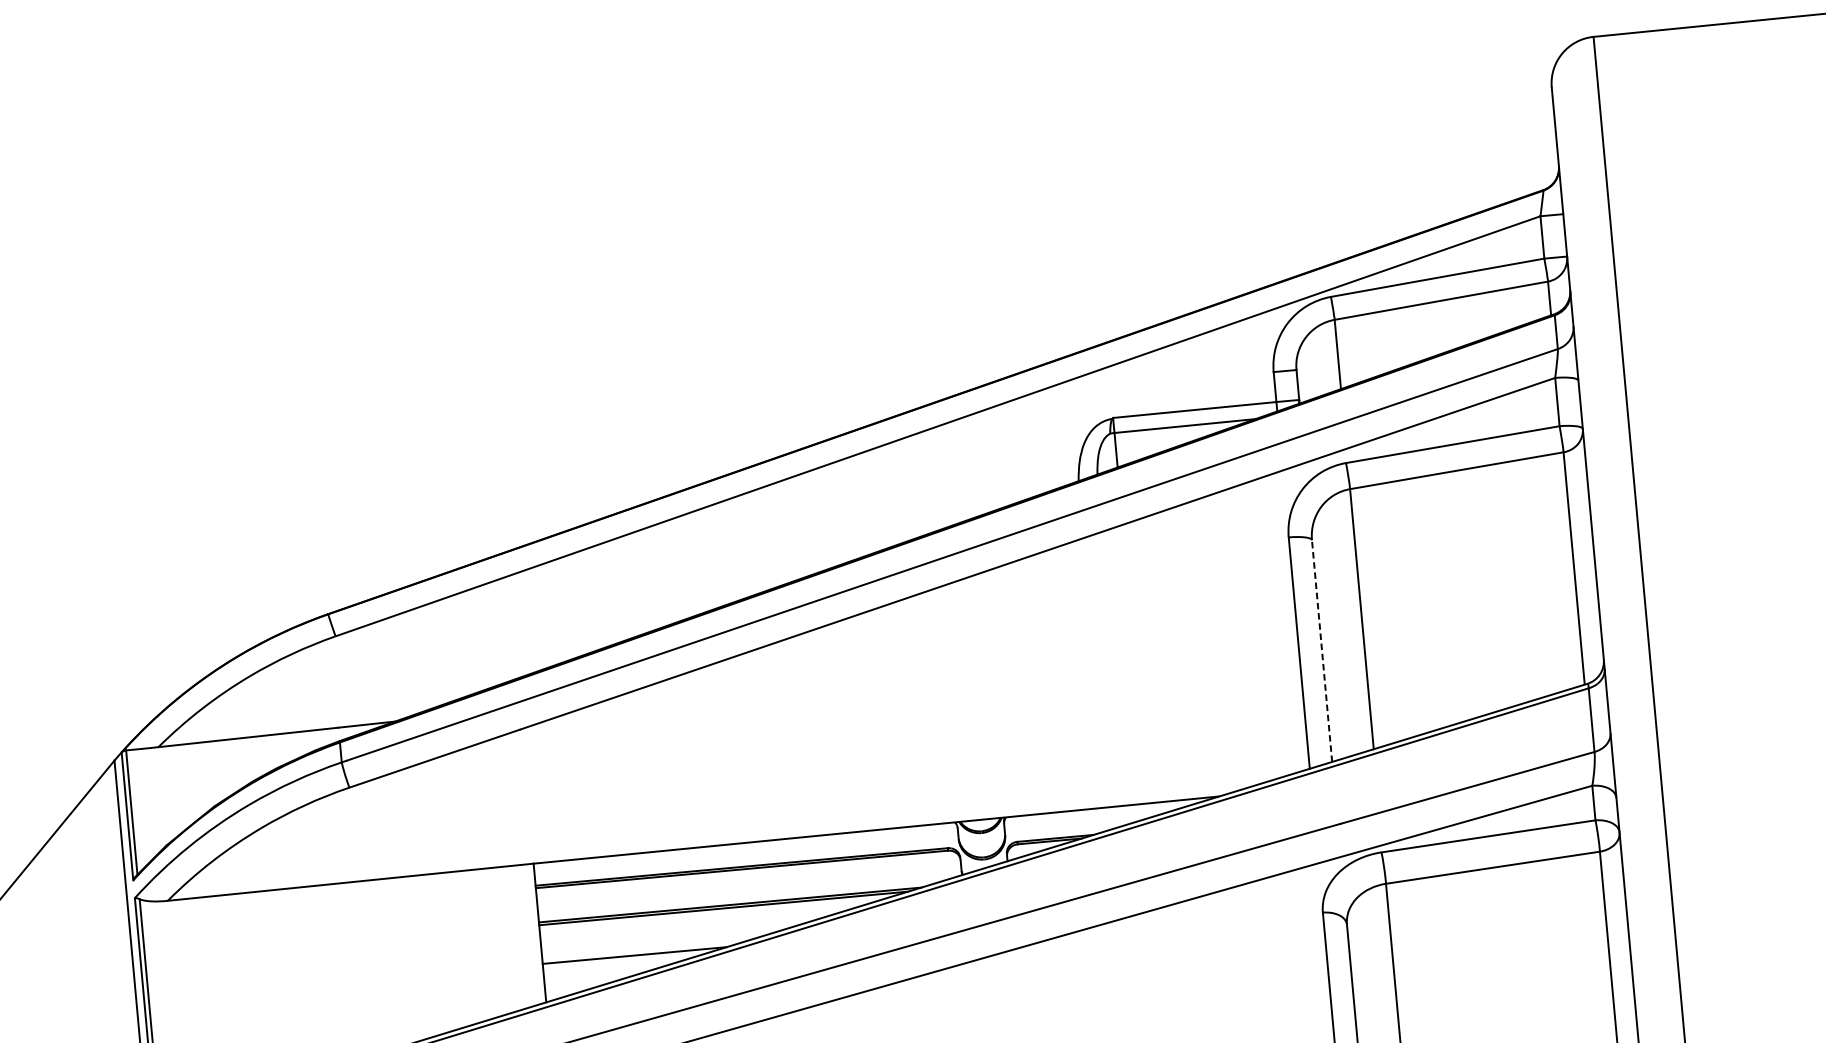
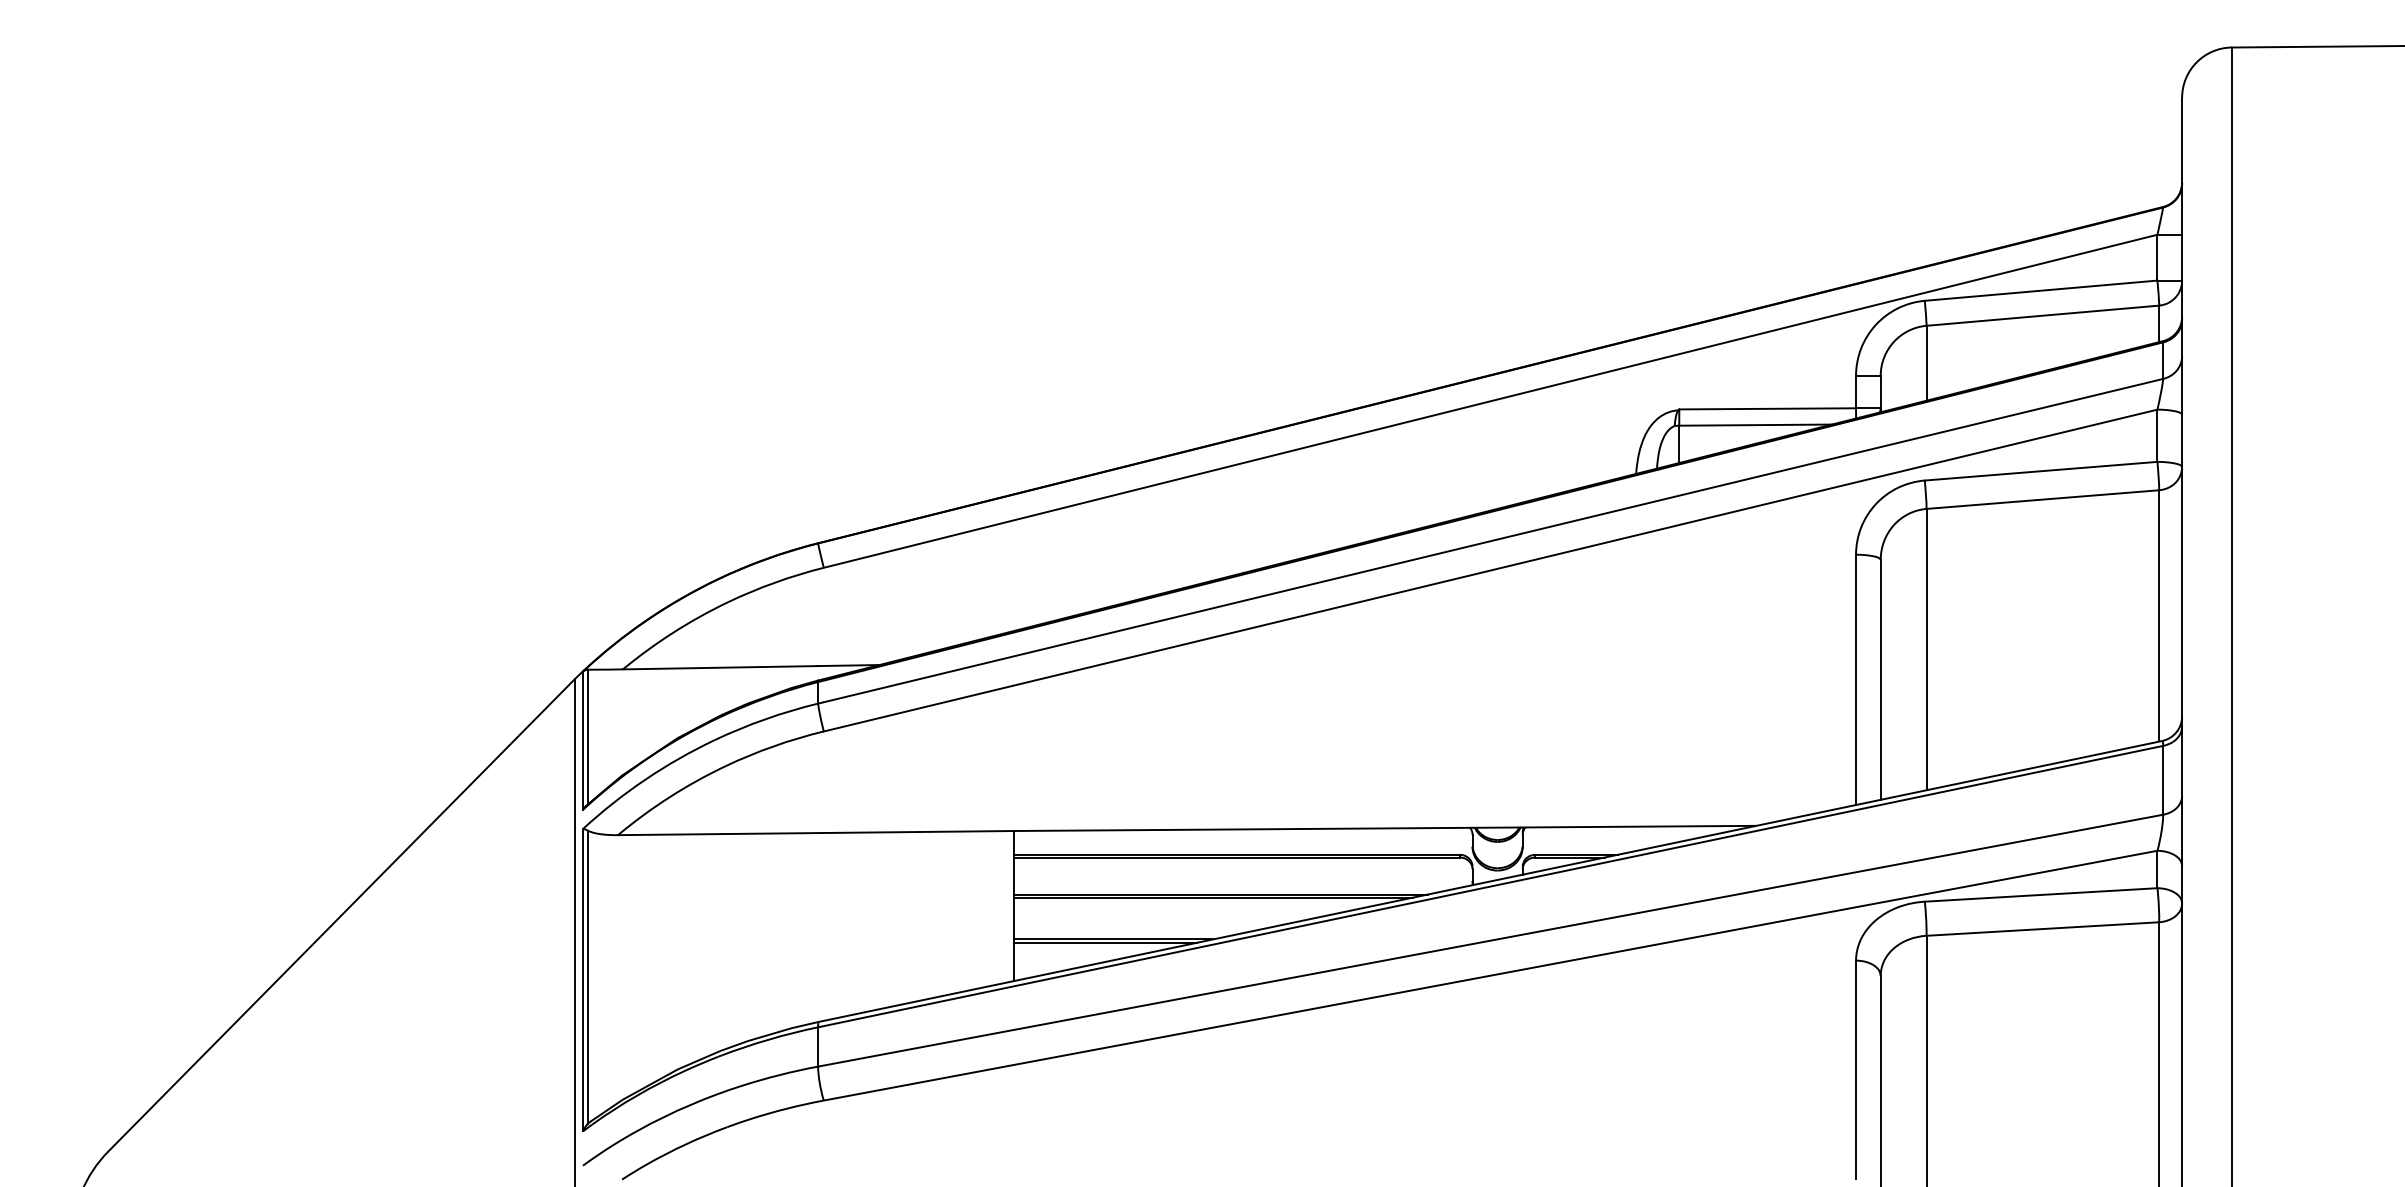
line: (1321, 650) -> (1880, 679), dashed -> solid
line: (627, 959) -> (1105, 942), added

